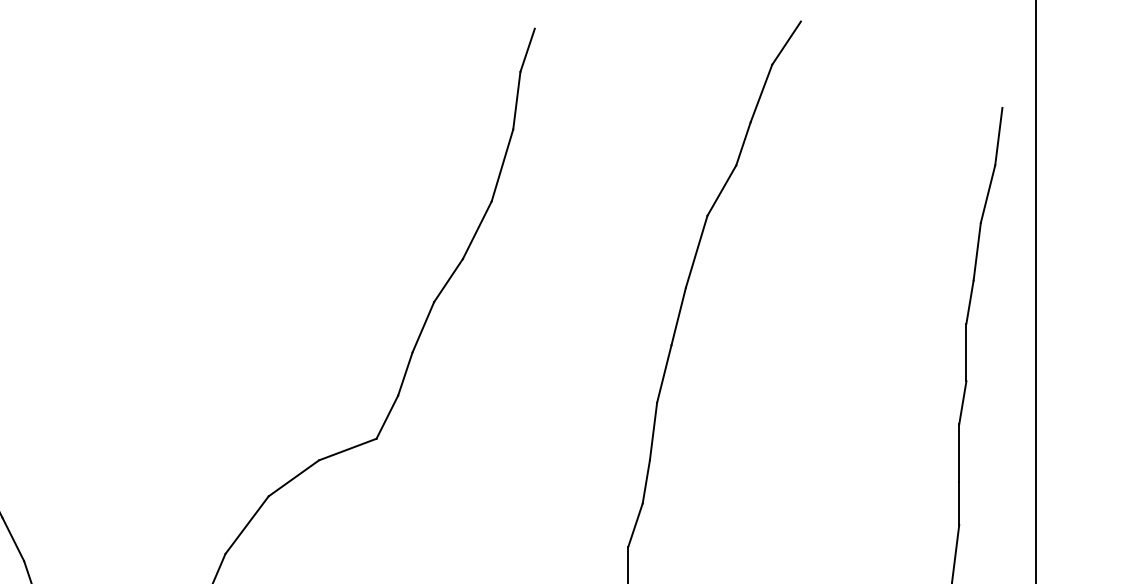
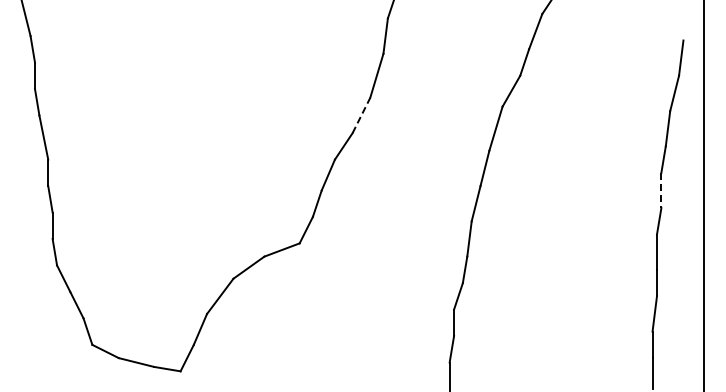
line: (477, 230) -> (361, 115), solid -> dashed
line: (966, 352) -> (661, 190), solid -> dashed

